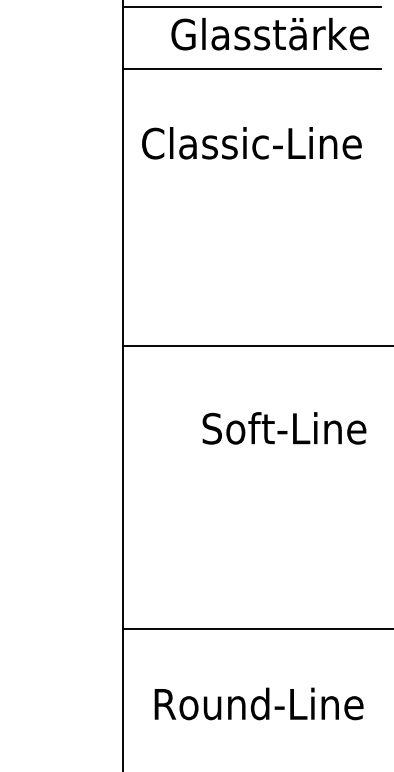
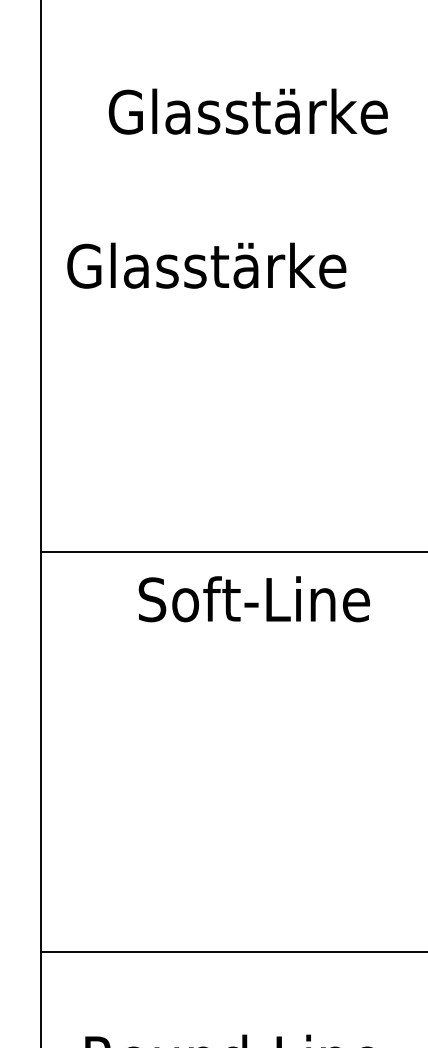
line: (252, 7) -> (223, 73), removed
line: (252, 69) -> (223, 161), removed
text: (251, 143) -> (221, 266), Classic-Line -> Glasstärke
text: (284, 428) -> (254, 599), moved

